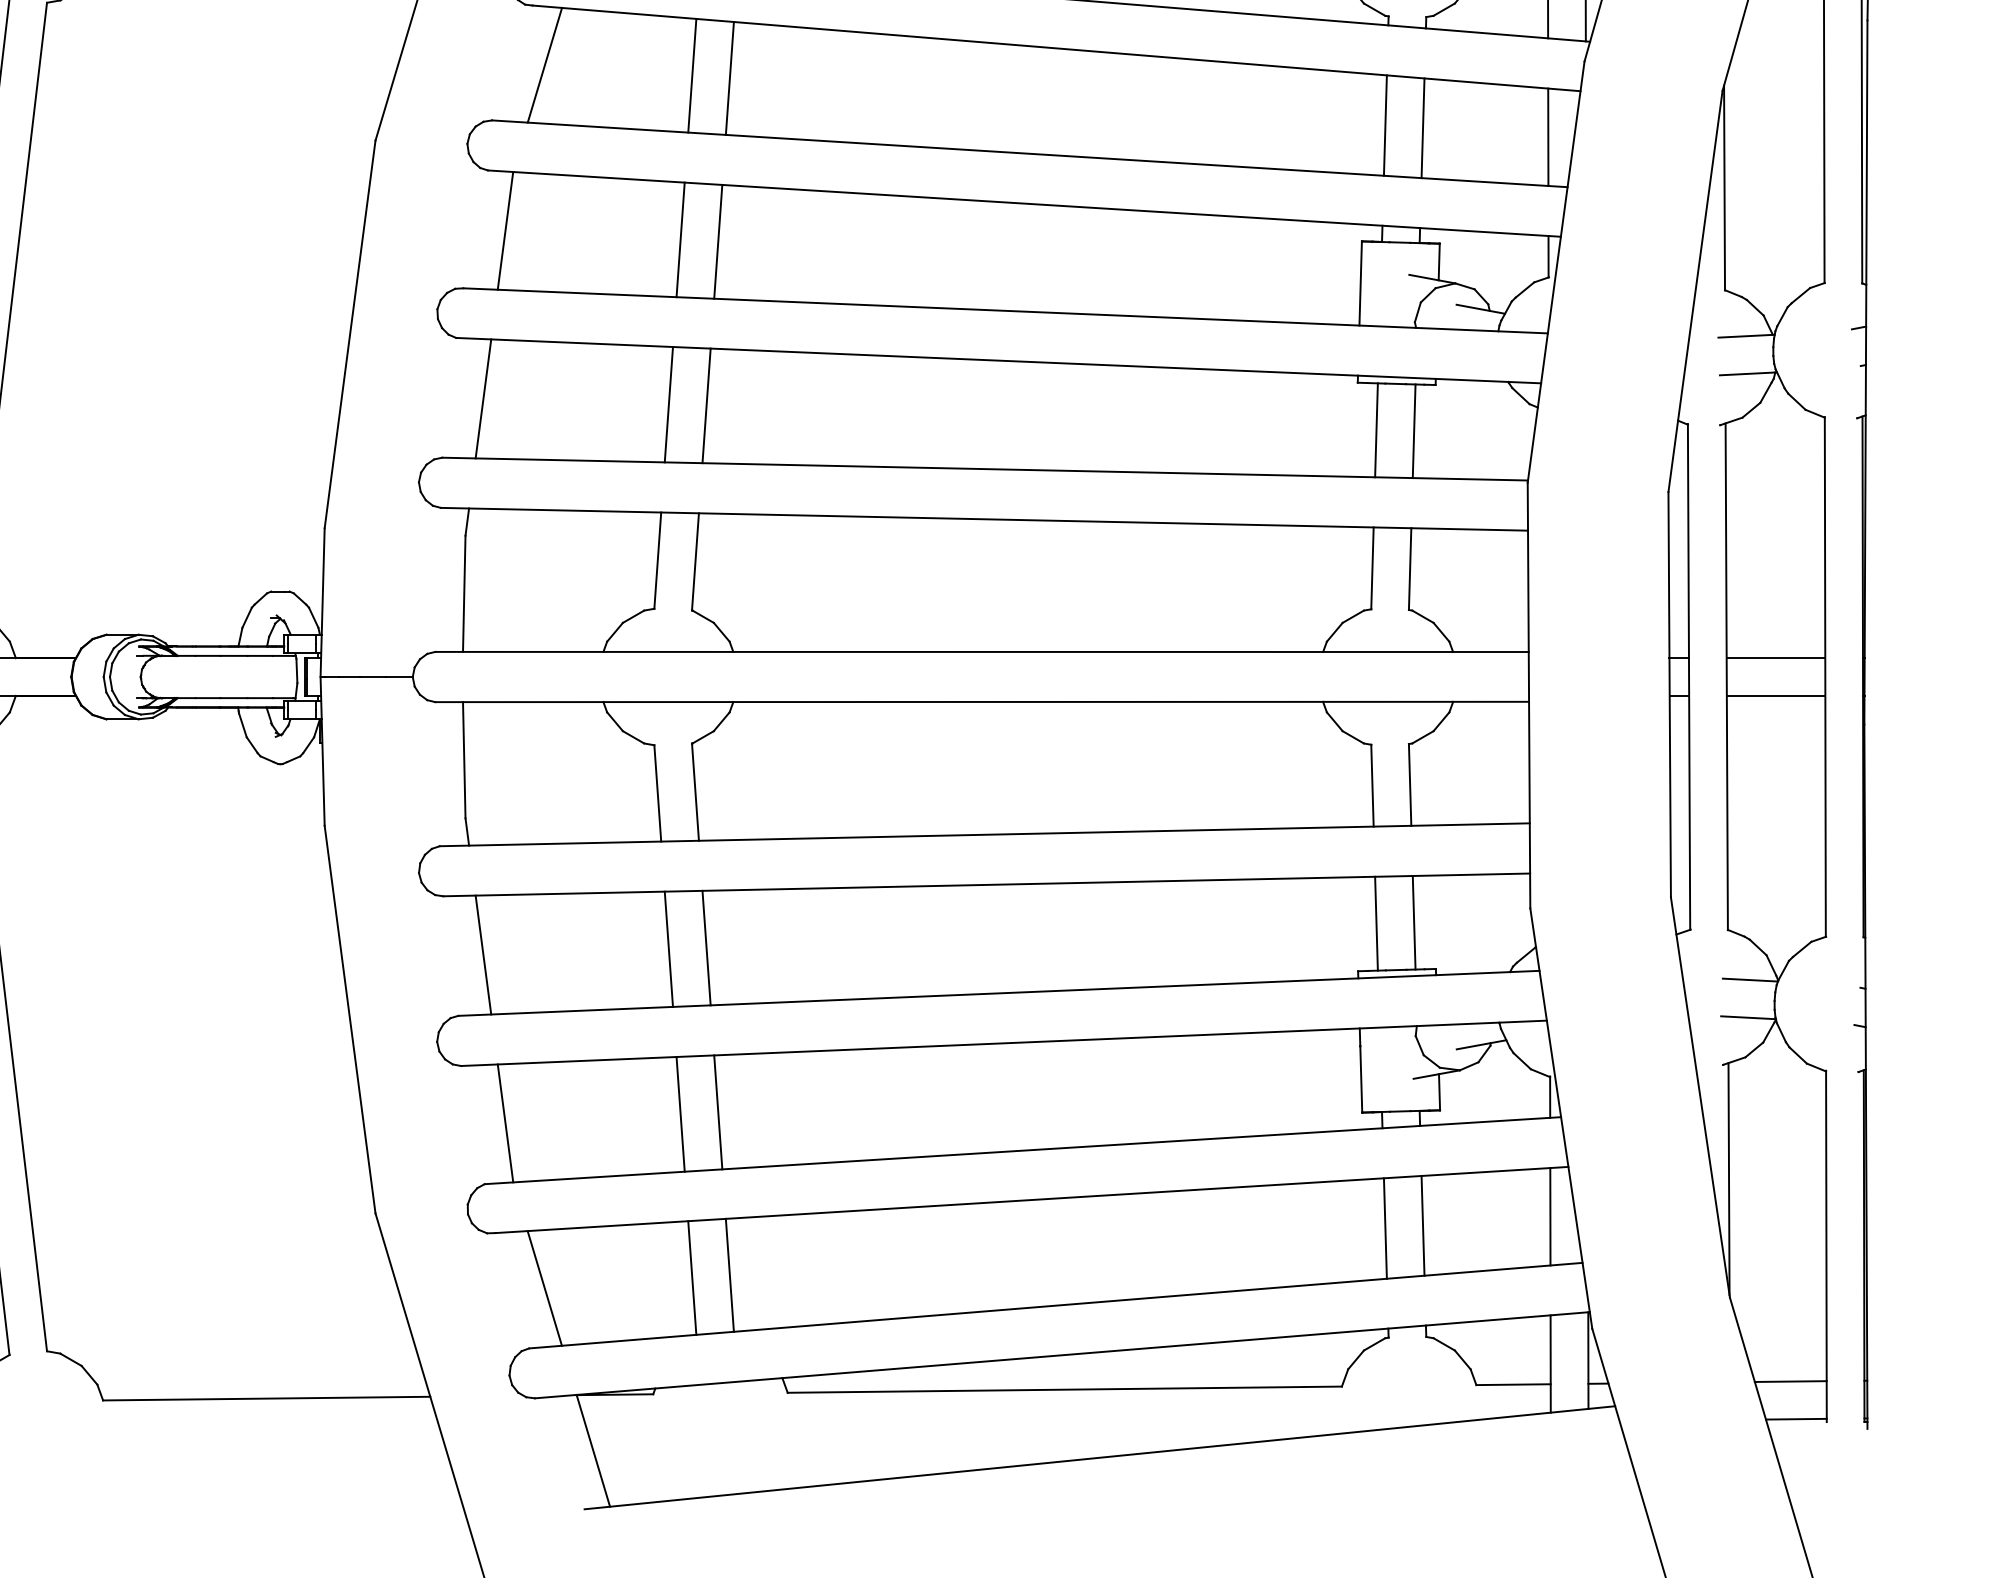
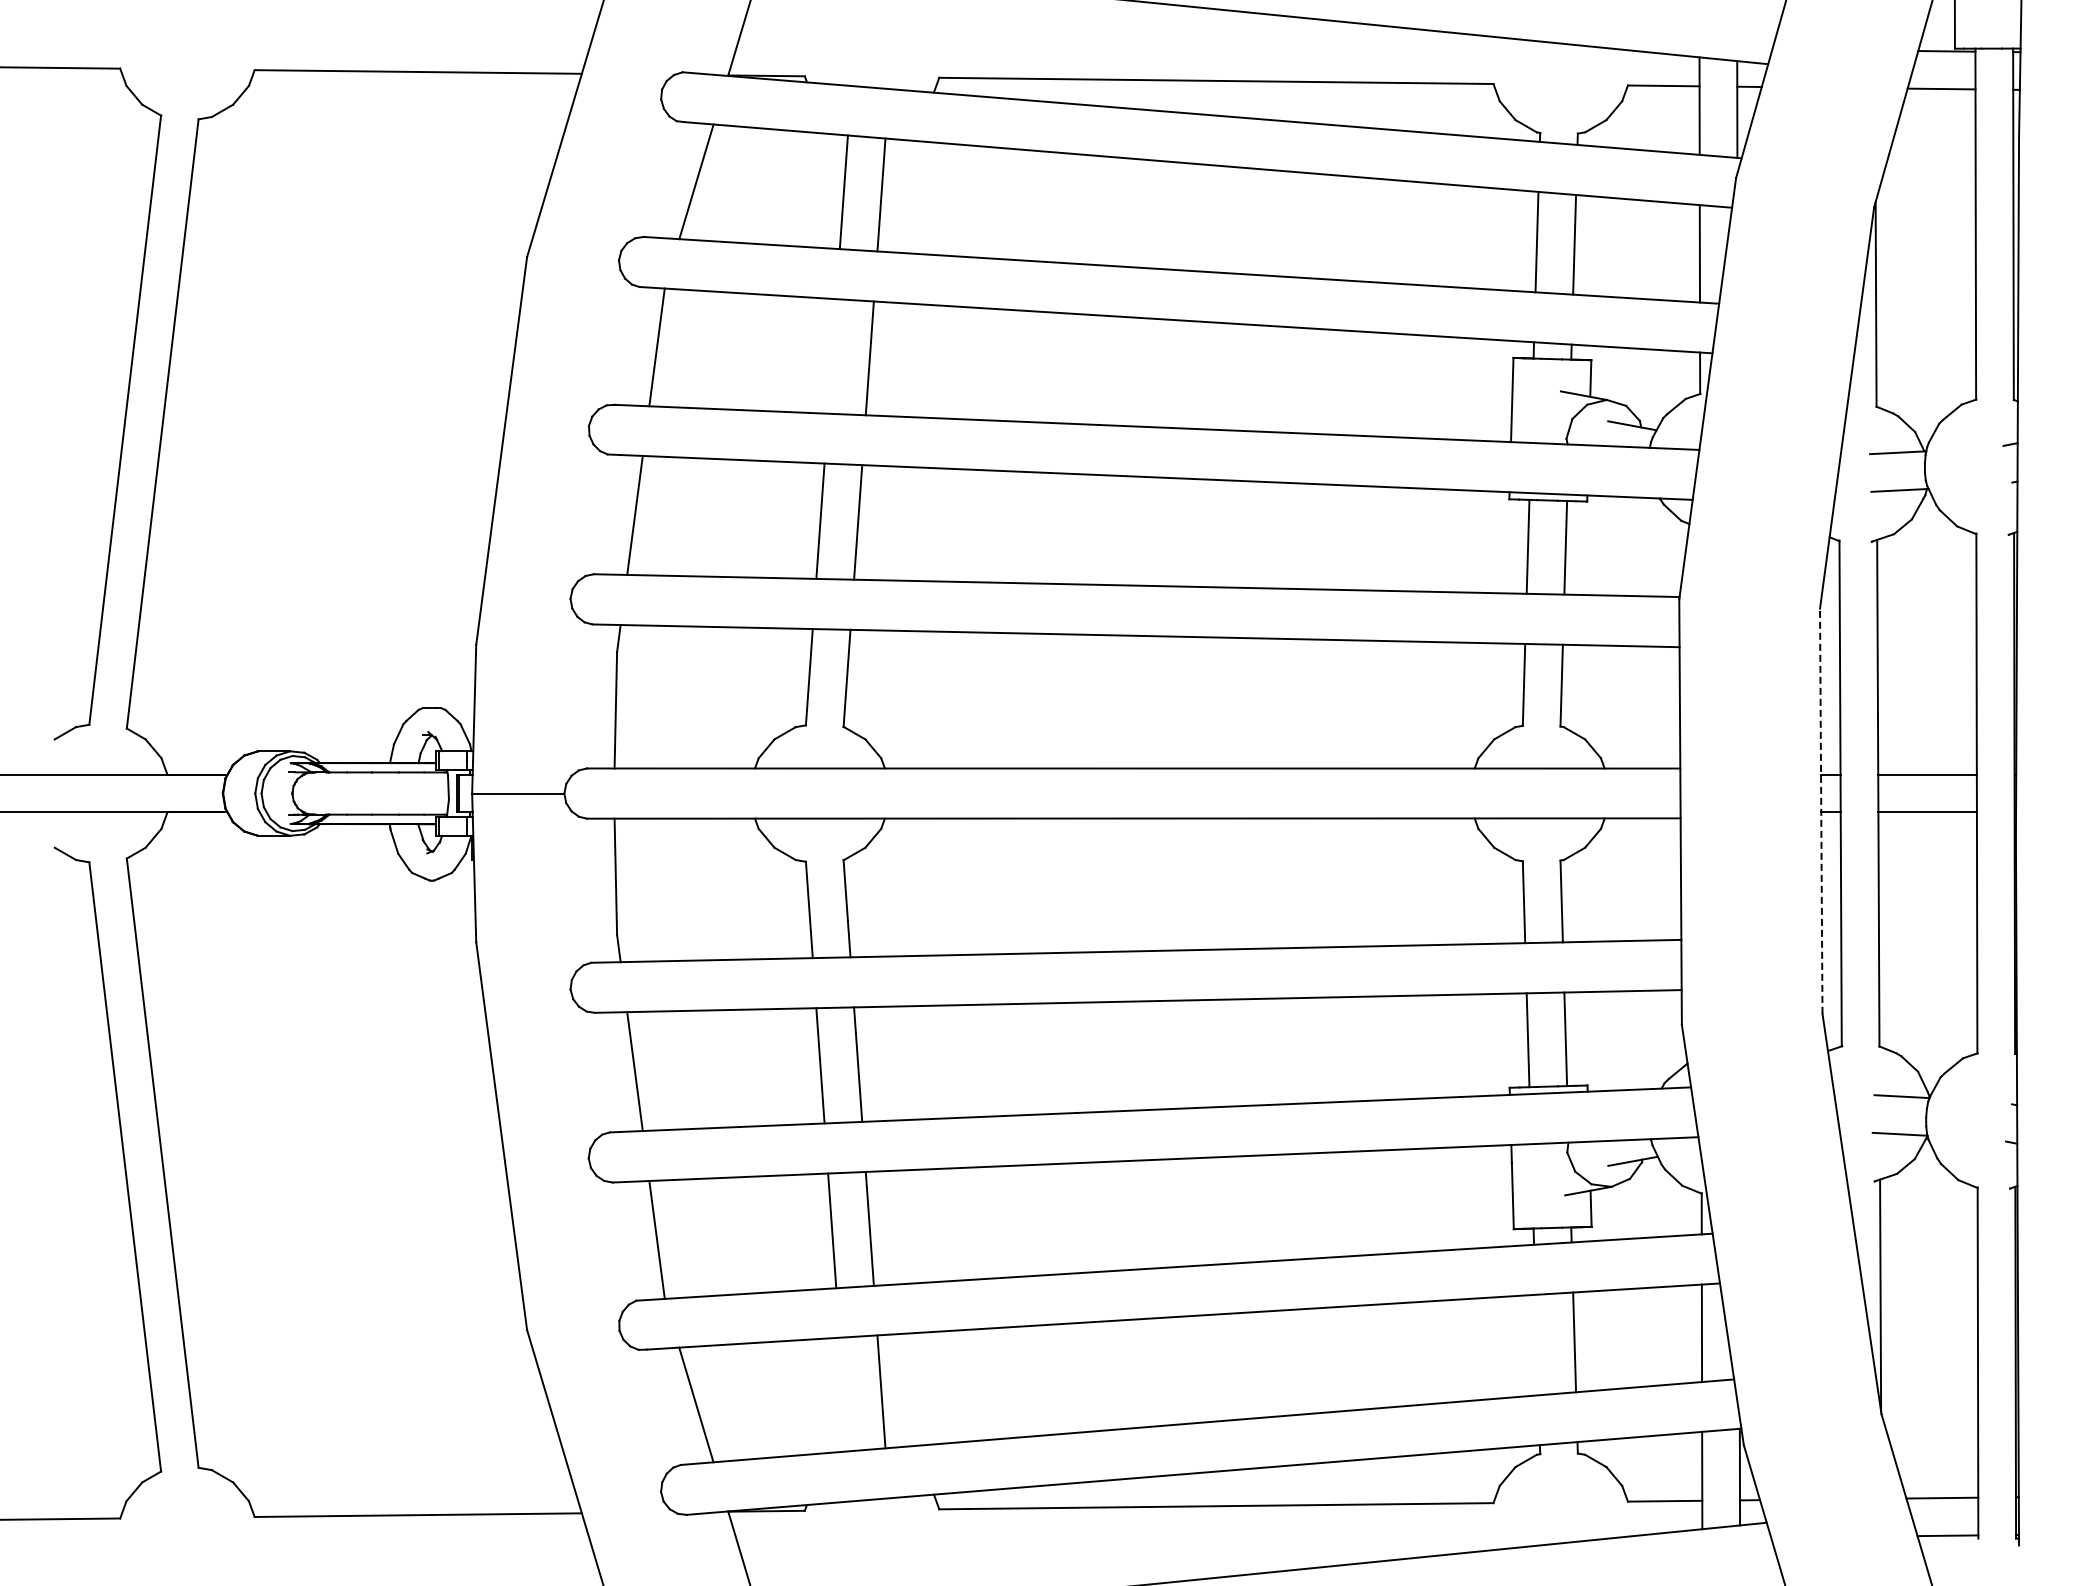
line: (680, 239) -> (832, 356), removed
line: (1669, 694) -> (1821, 811), solid -> dashed
line: (1384, 1227) -> (1536, 1344), removed
line: (691, 1277) -> (843, 1394), removed

